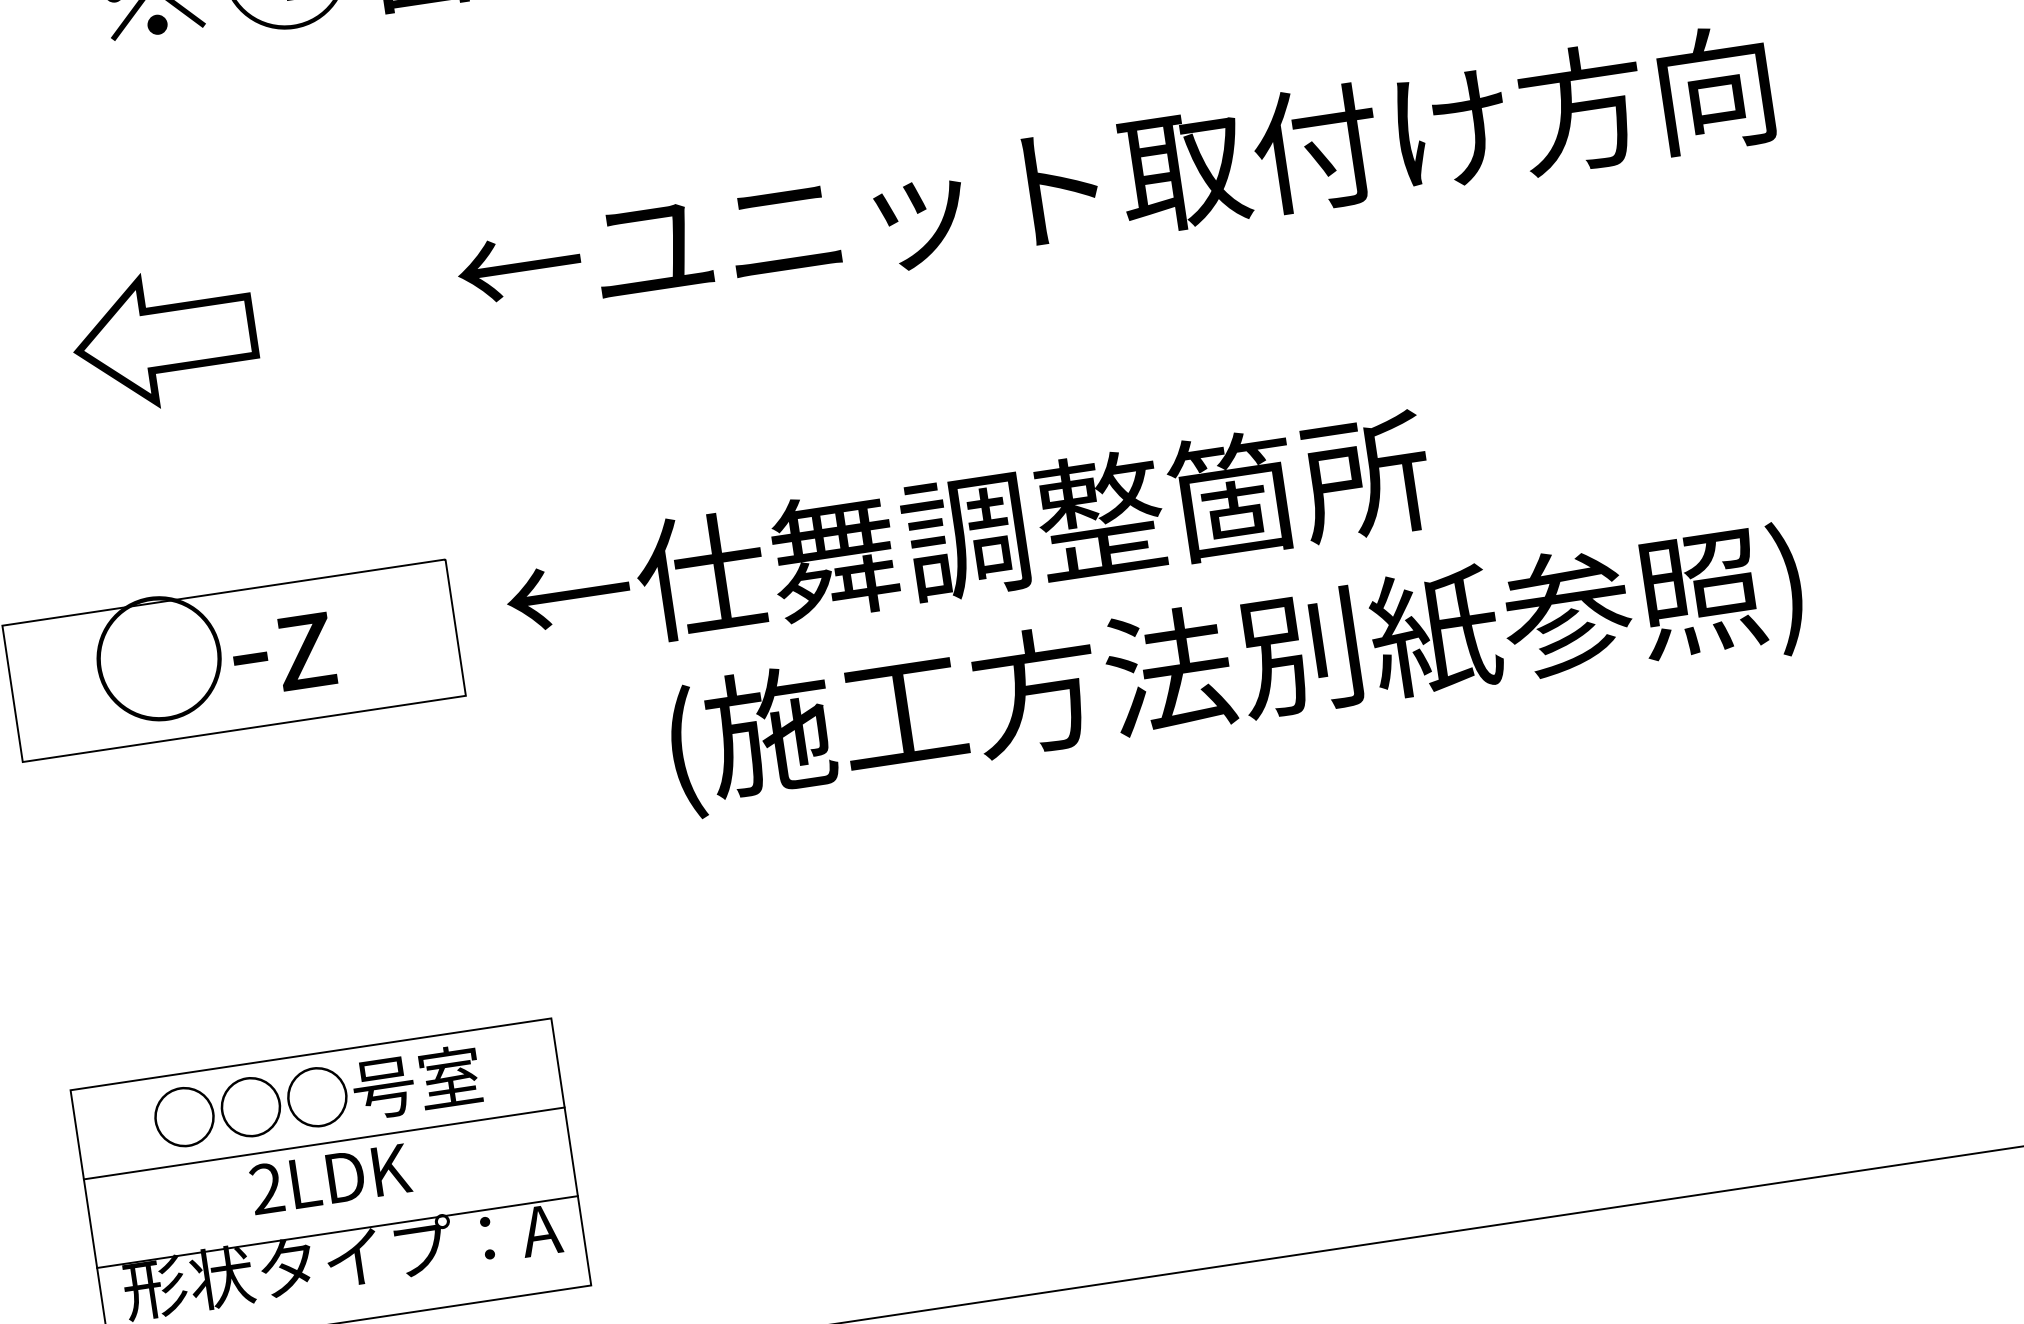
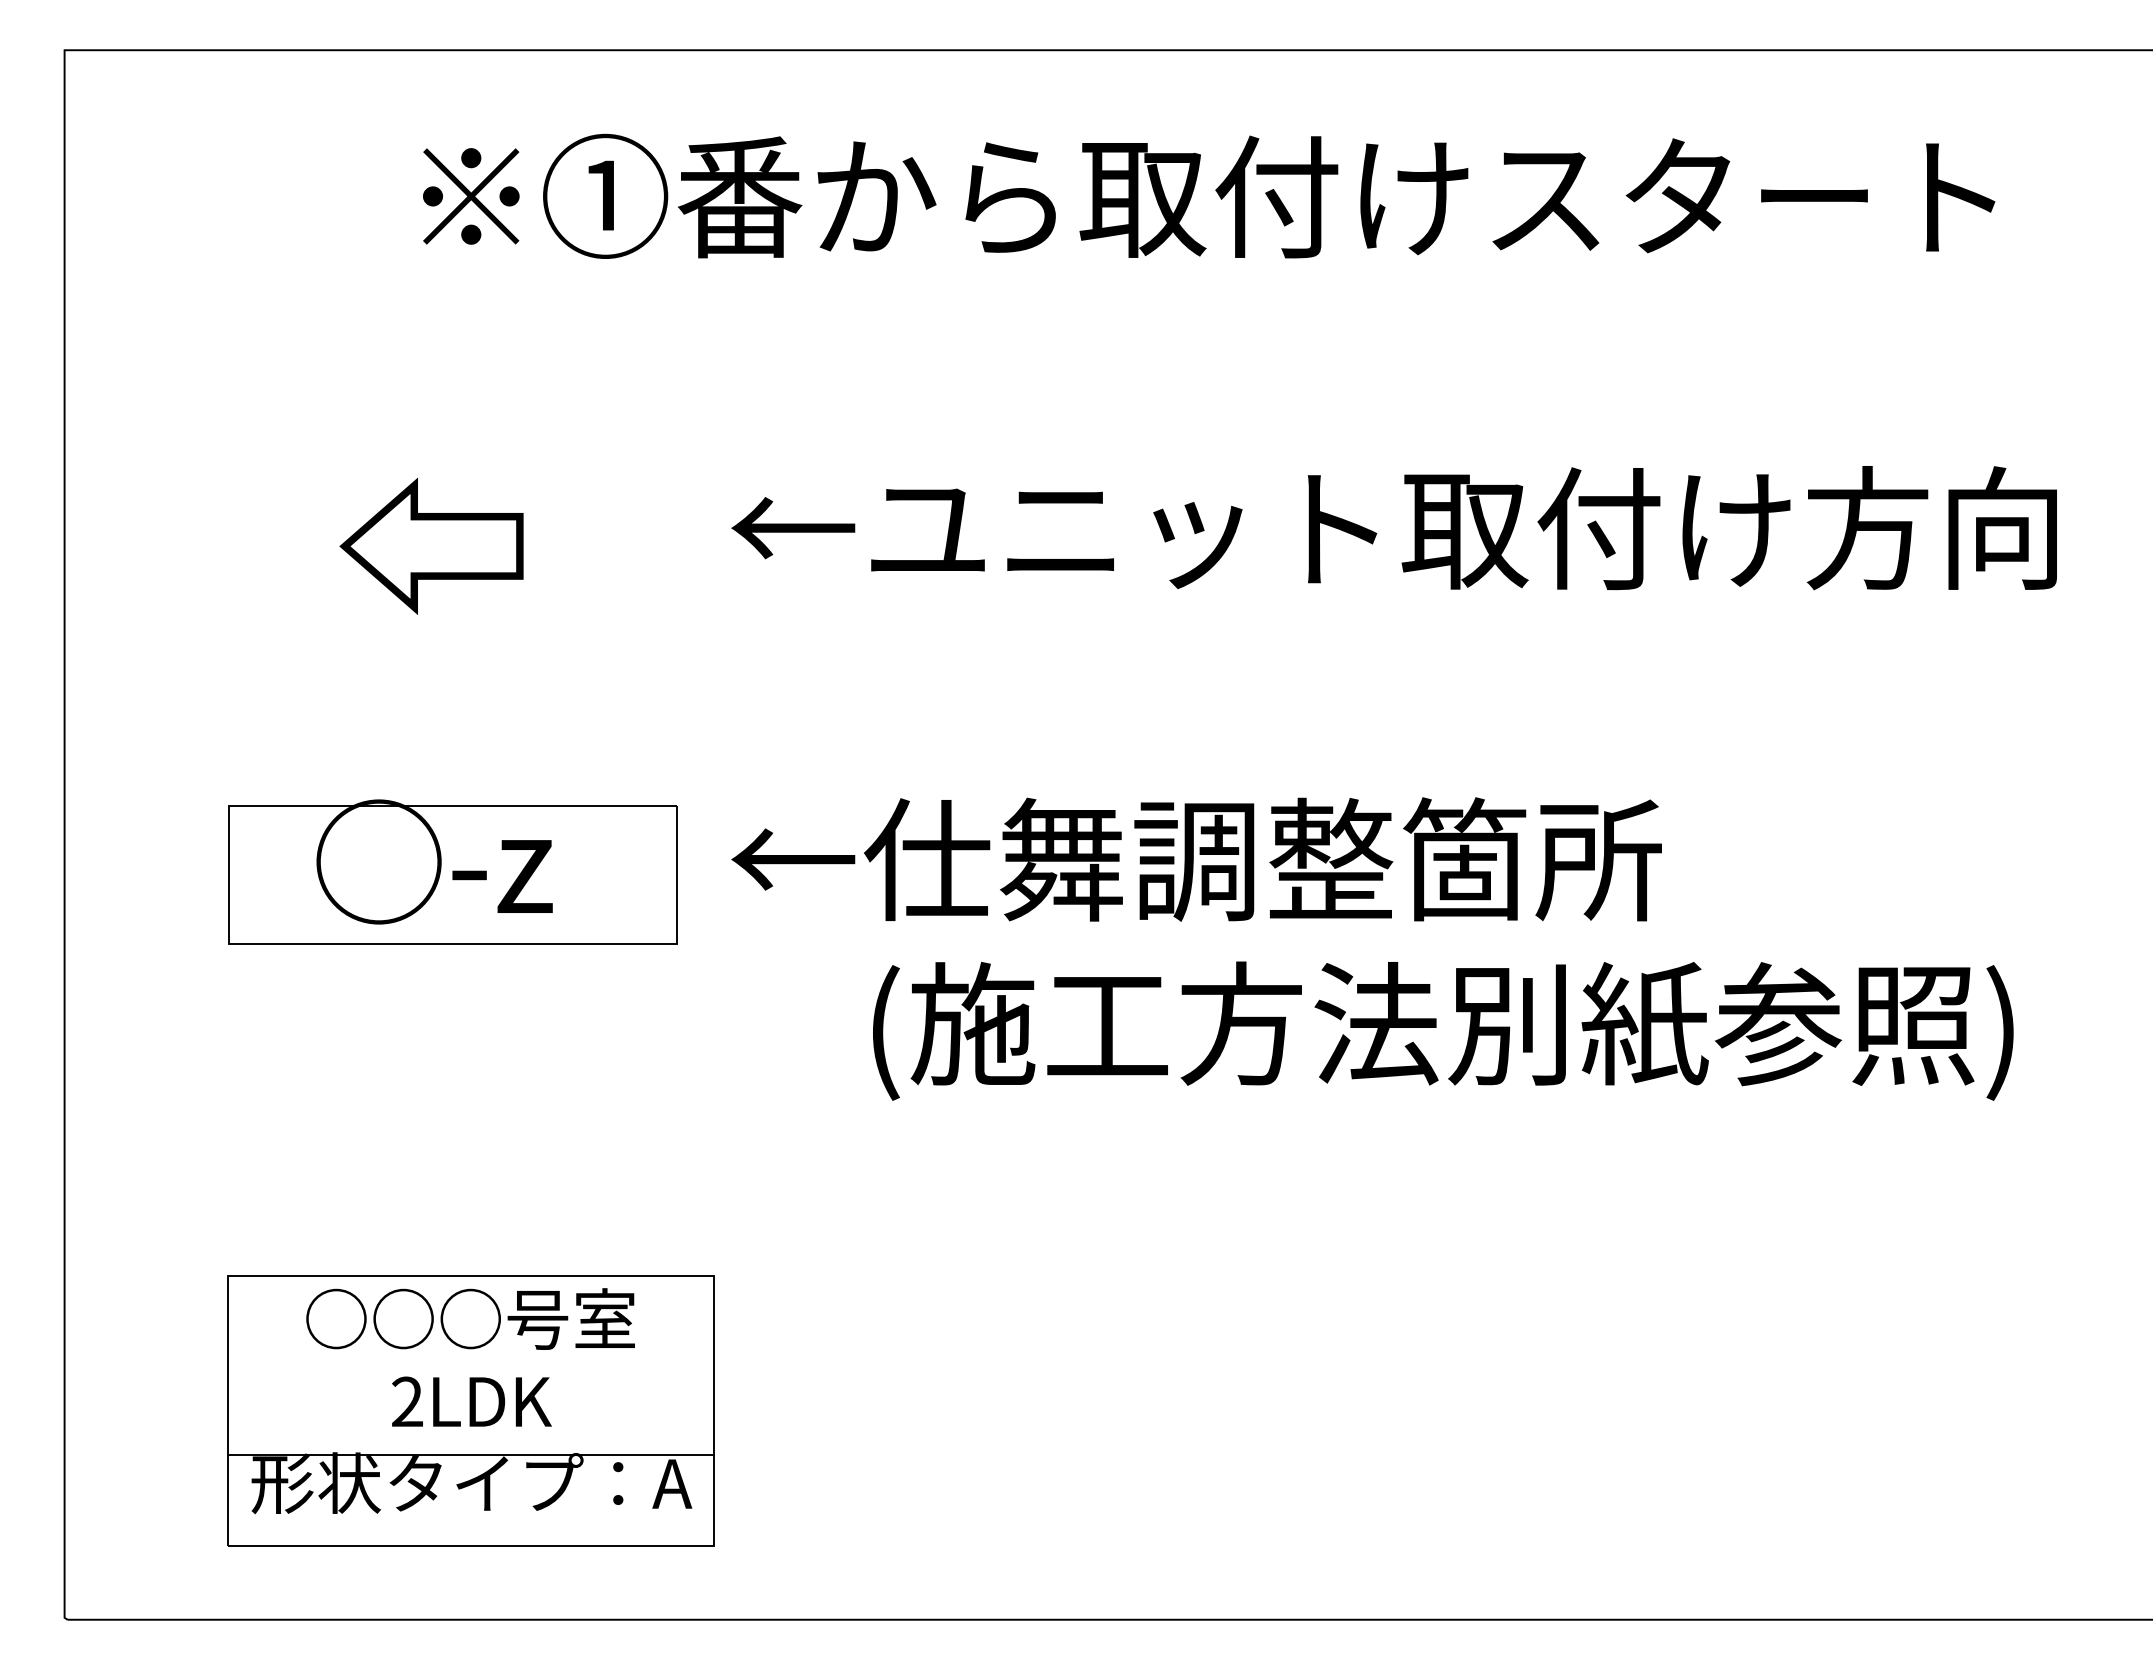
line: (323, 1143) -> (470, 1365), removed

